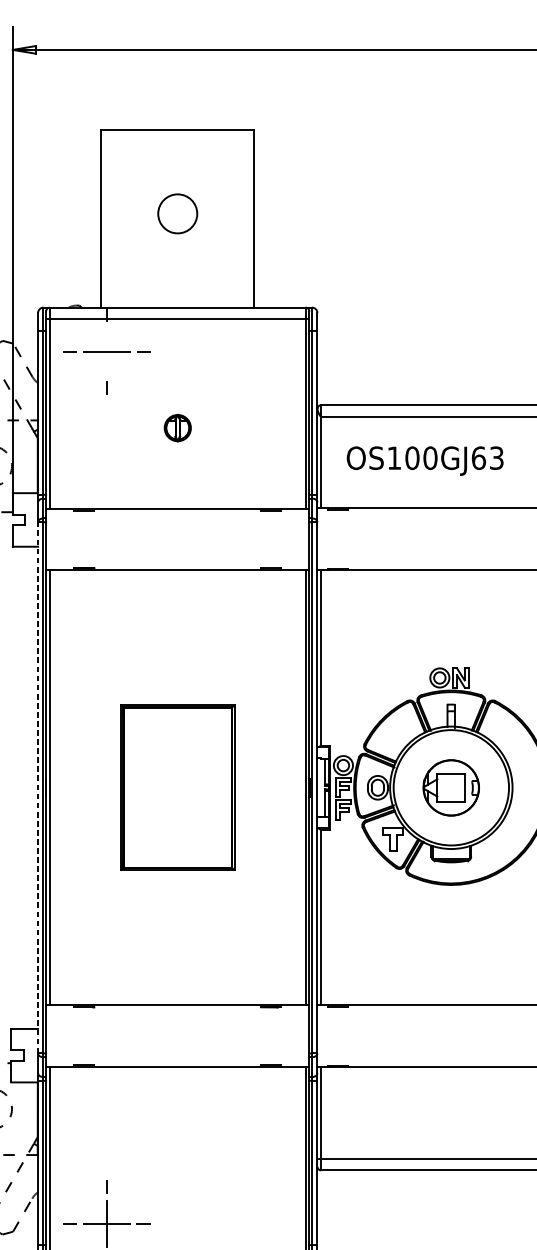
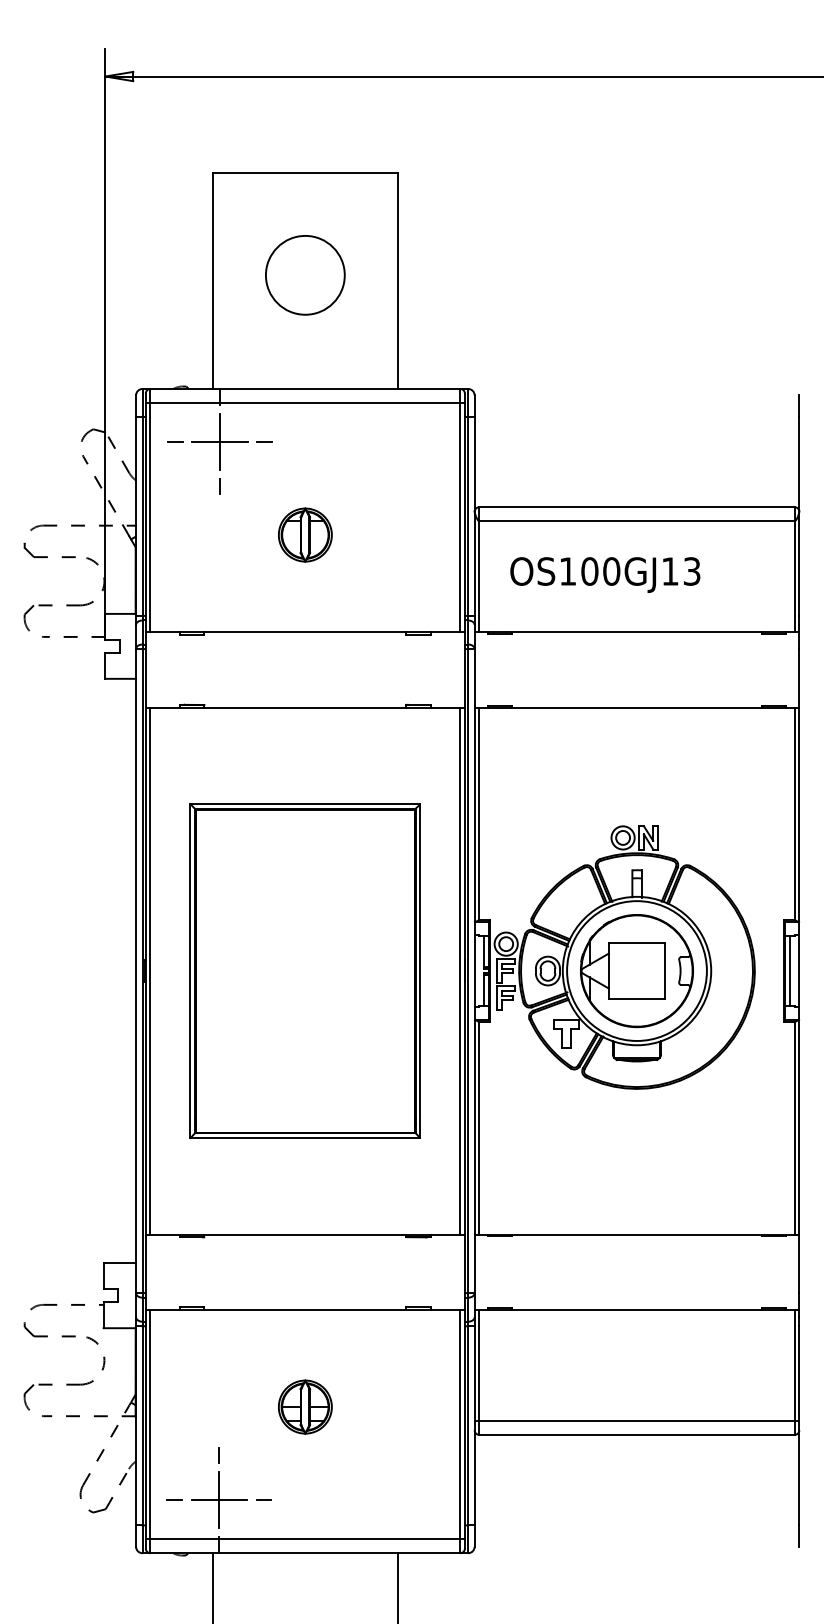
circle: (177, 213) -> (304, 274), size x1.67
line: (106, 351) -> (219, 442), added
part: (177, 427) -> (305, 534), size x1.67
text: (478, 458) -> (670, 571), OS100GJ63 -> OS100GJ13
part: (177, 787) -> (304, 970), size x1.67
line: (38, 788) -> (136, 971), dashed -> solid
part: (450, 788) -> (636, 971), size x1.67
part: (177, 1146) -> (305, 1406), added

